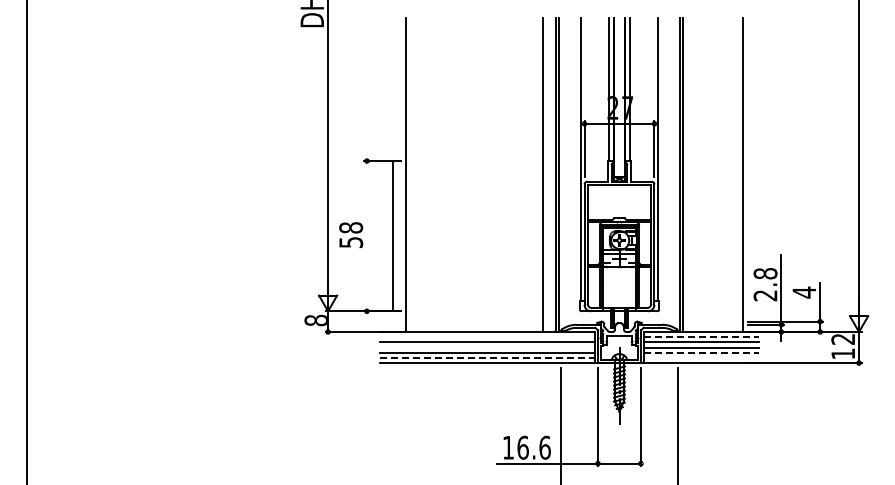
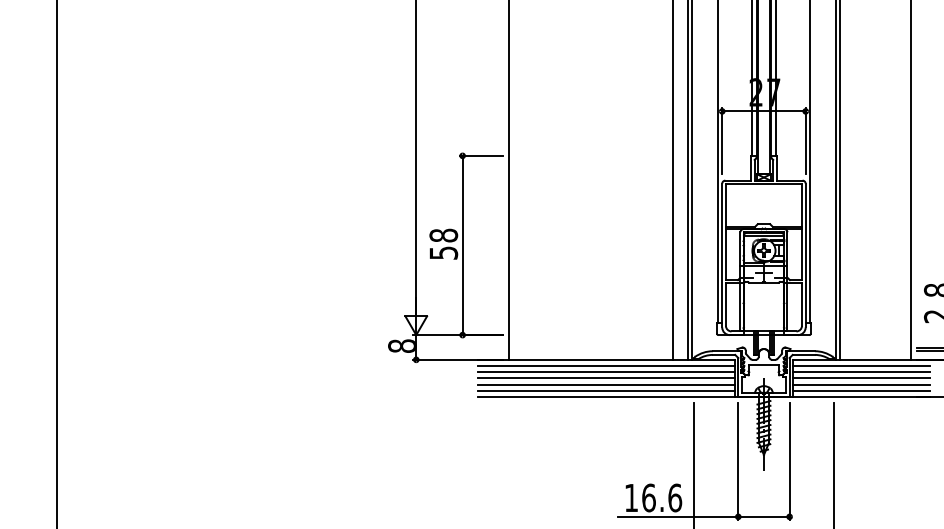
line: (392, 236) -> (462, 245), moved
line: (487, 337) -> (606, 366), added
line: (701, 337) -> (861, 366), dashed -> solid
line: (487, 347) -> (606, 378), added
line: (701, 352) -> (861, 384), dashed -> solid
line: (487, 357) -> (606, 390), dashed -> solid
line: (700, 357) -> (860, 390), added

